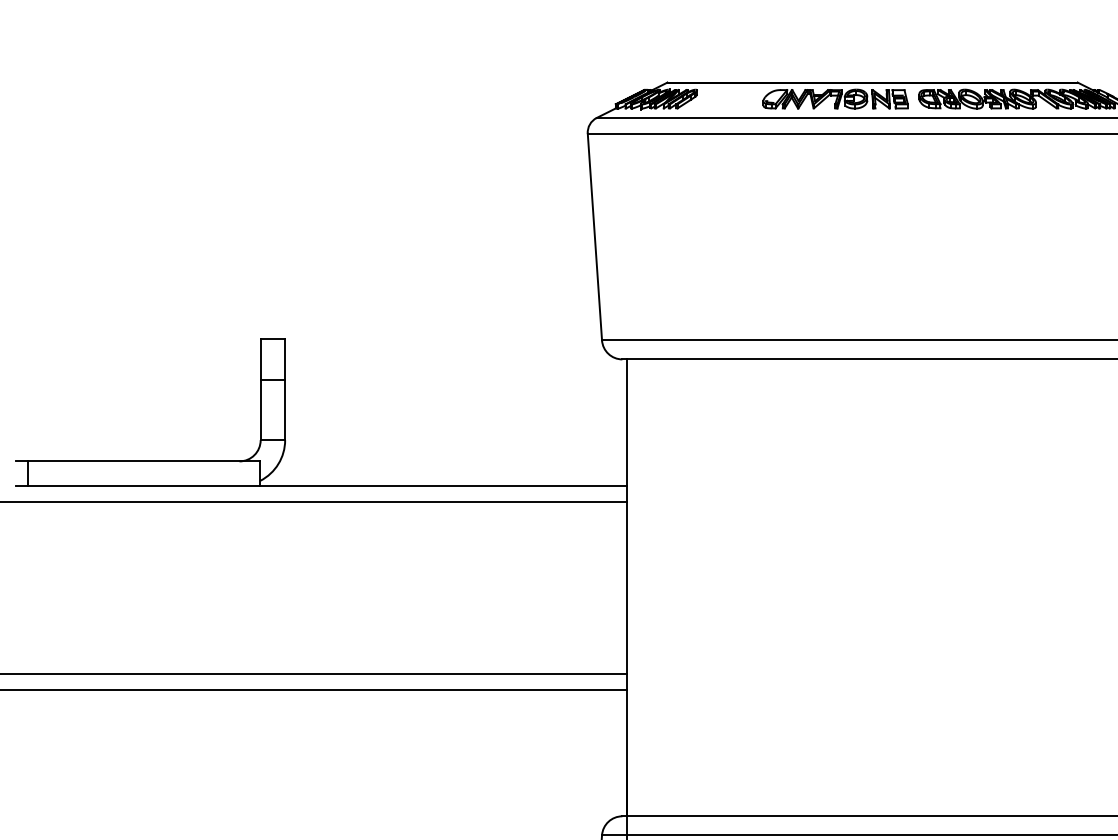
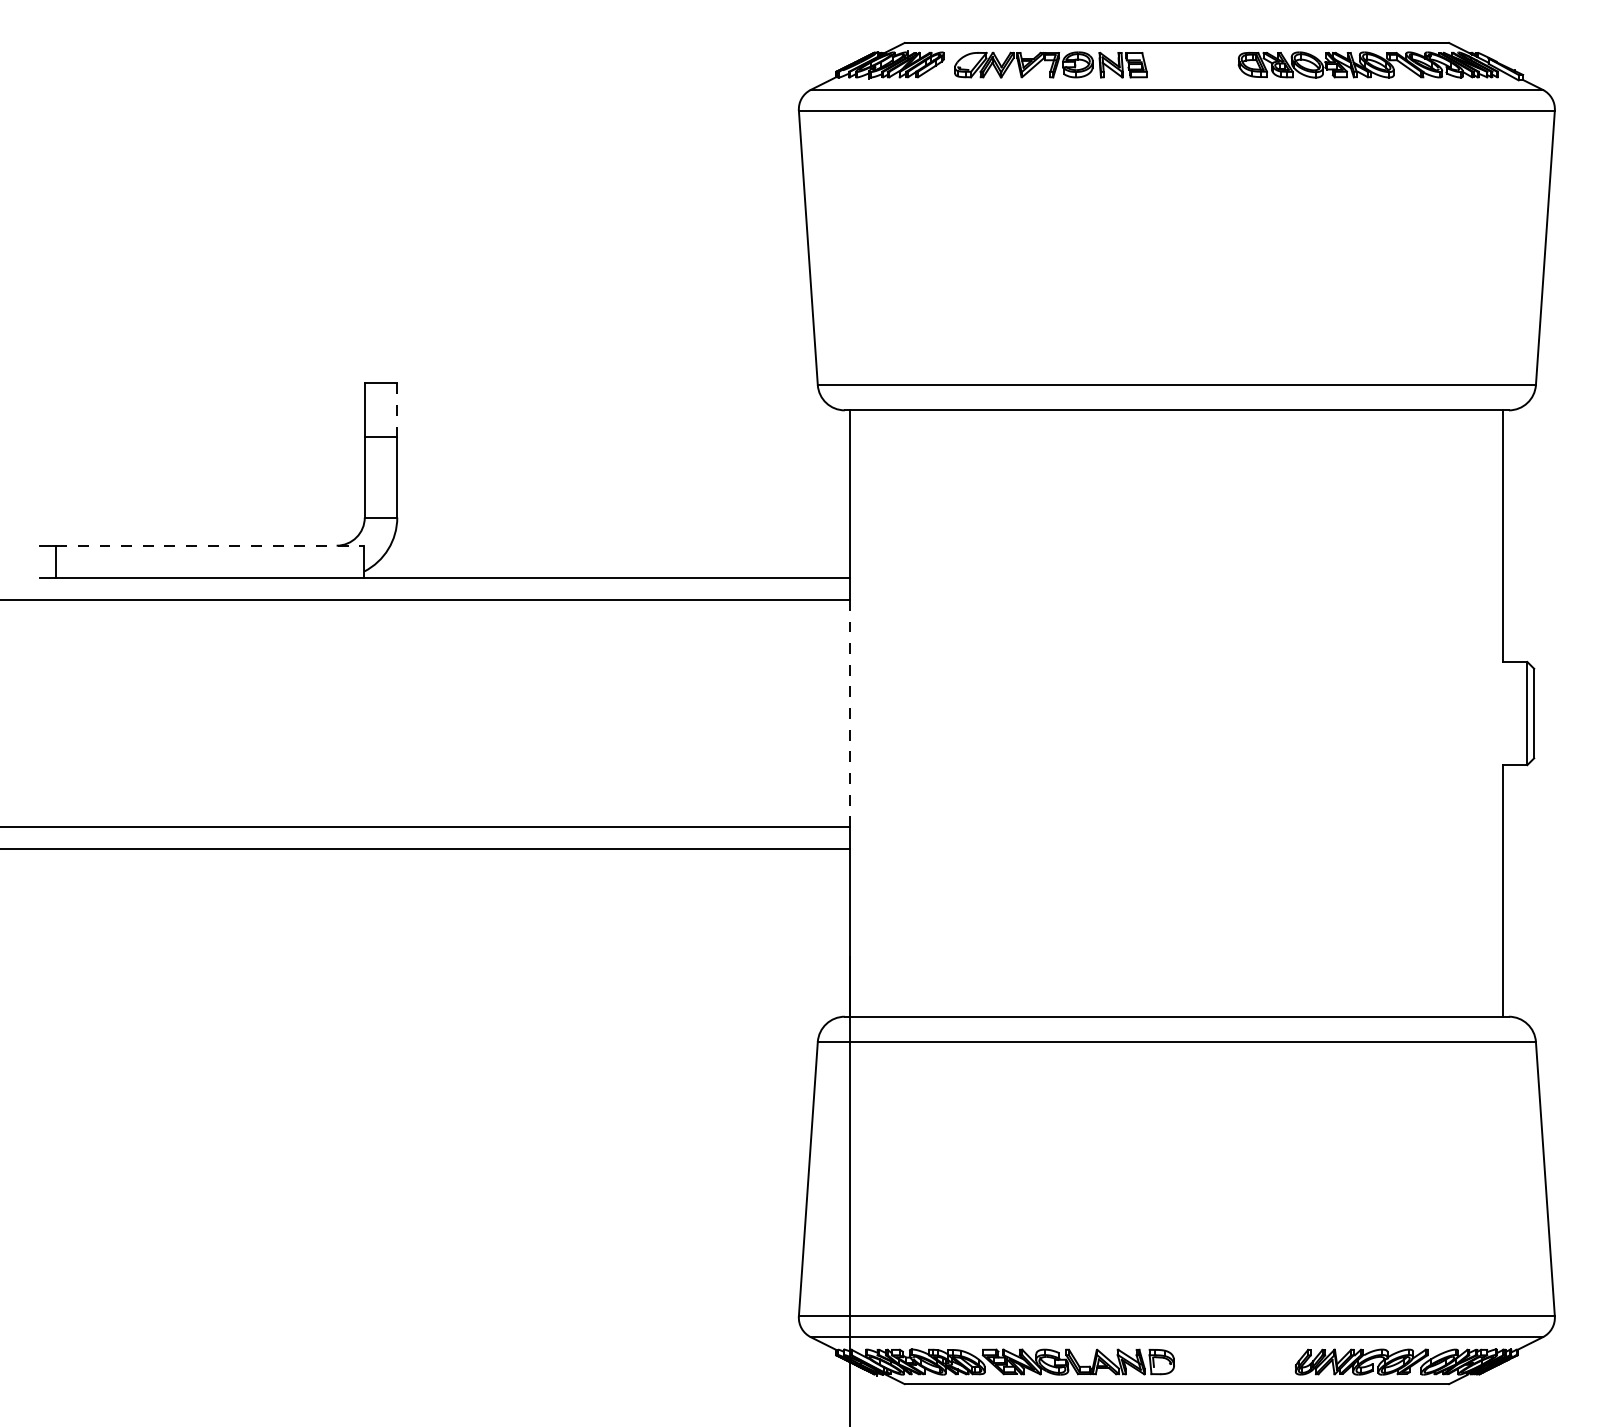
part: (835, 98) -> (1050, 64), moved
line: (285, 359) -> (397, 410), solid -> dashed
line: (144, 461) -> (210, 545), solid -> dashed
line: (626, 587) -> (850, 713), solid -> dashed

